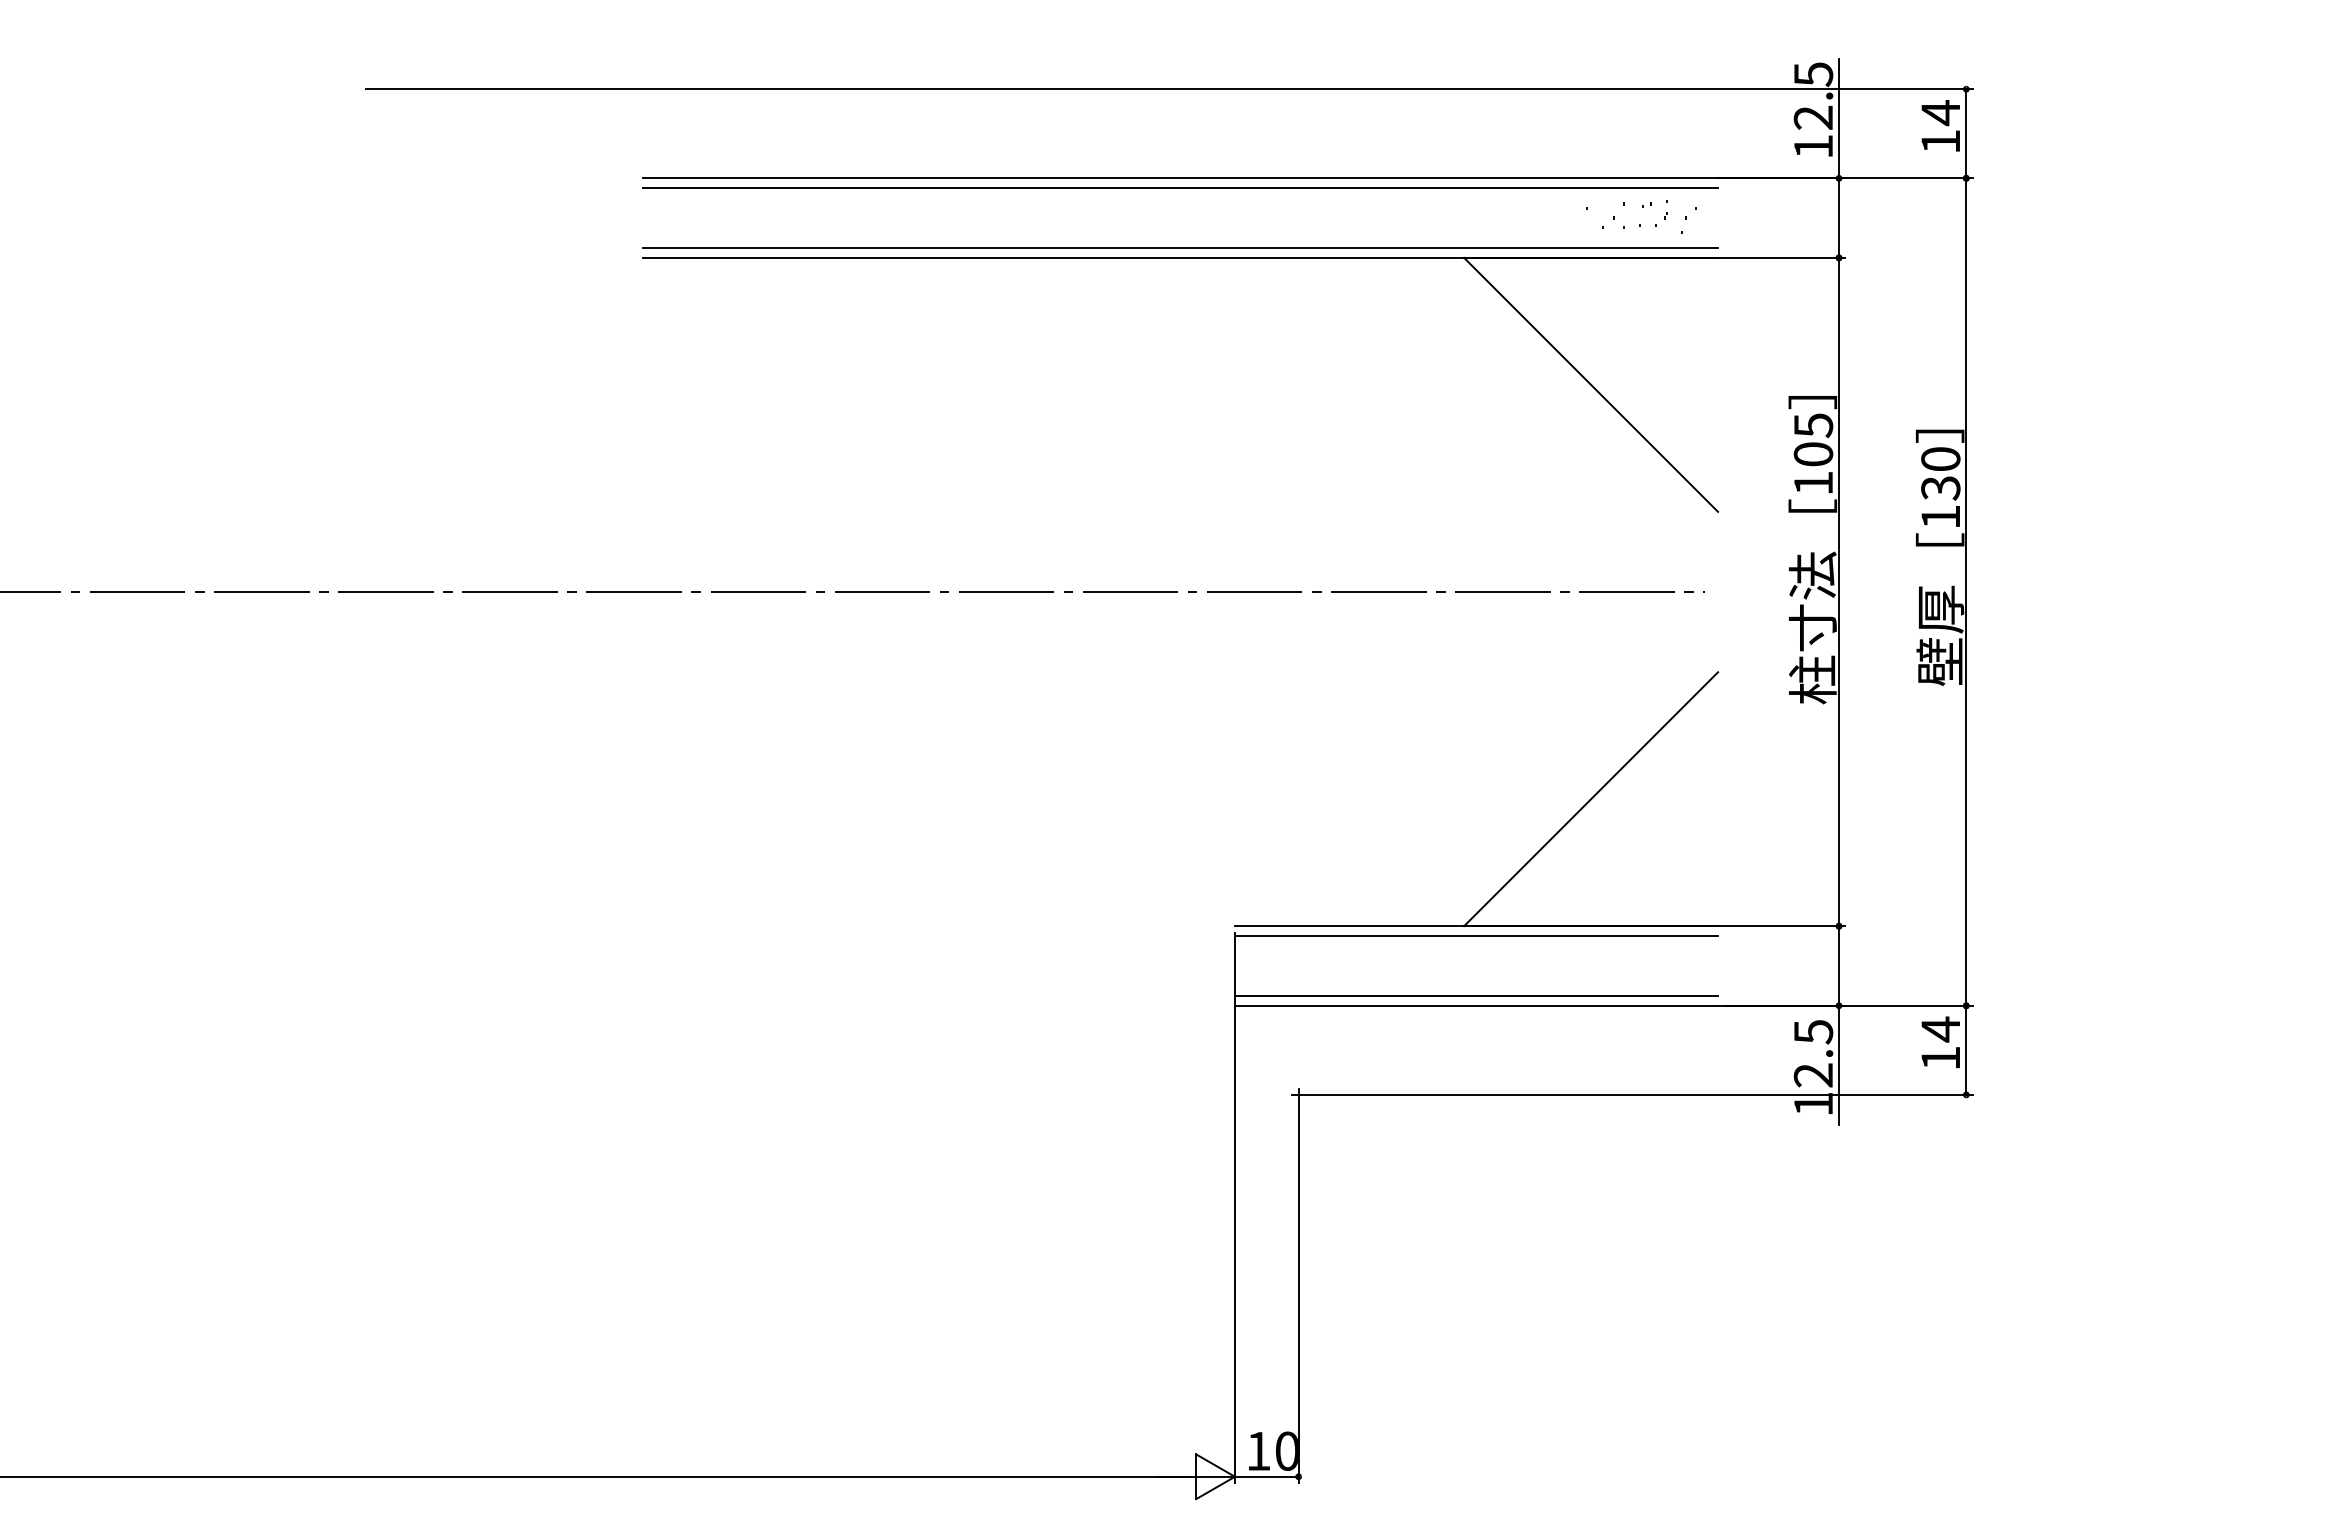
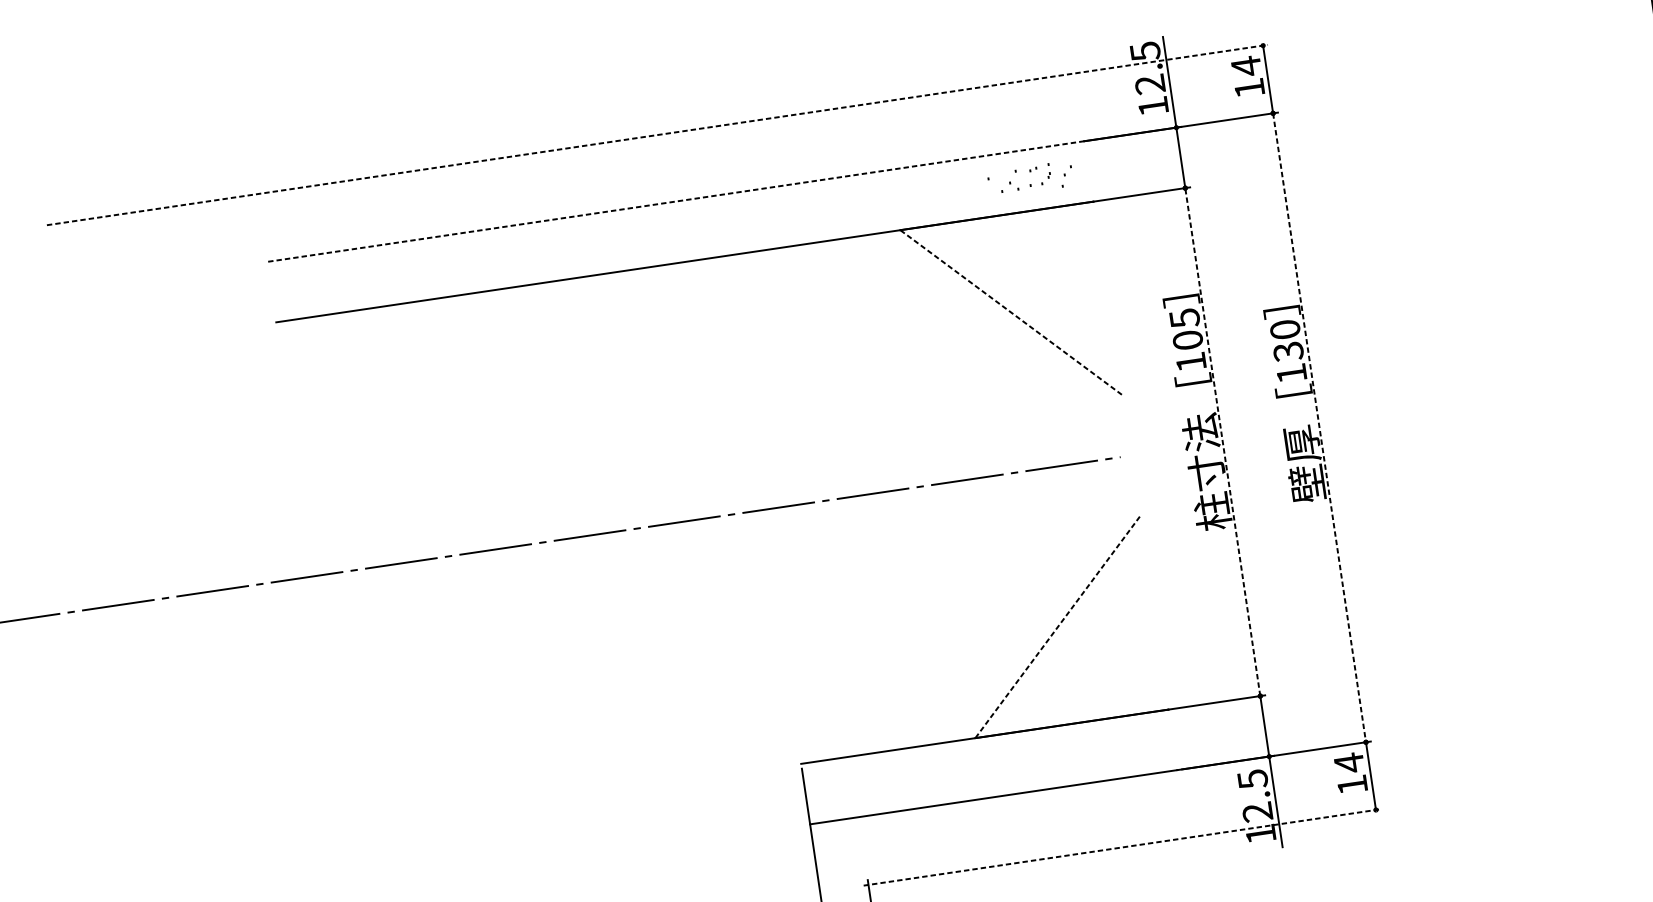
line: (1169, 89) -> (657, 135), solid -> dashed
line: (1180, 178) -> (675, 201), solid -> dashed
line: (1180, 187) -> (676, 208), removed
line: (1180, 248) -> (683, 254), removed
line: (1591, 384) -> (1011, 312), solid -> dashed
line: (1839, 591) -> (1223, 441), solid -> dashed
line: (1966, 592) -> (1319, 428), solid -> dashed
line: (1591, 799) -> (1057, 627), solid -> dashed
line: (1476, 935) -> (985, 743), removed
line: (1476, 996) -> (992, 790), removed
line: (1632, 1094) -> (1122, 847), solid -> dashed

